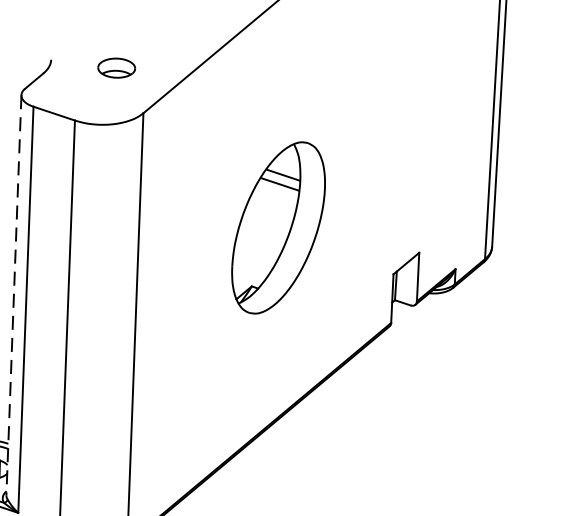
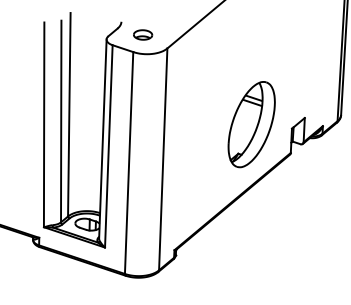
part: (117, 67) -> (143, 34), moved
part: (278, 227) -> (251, 124), moved
line: (13, 295) -> (102, 139), dashed -> solid

